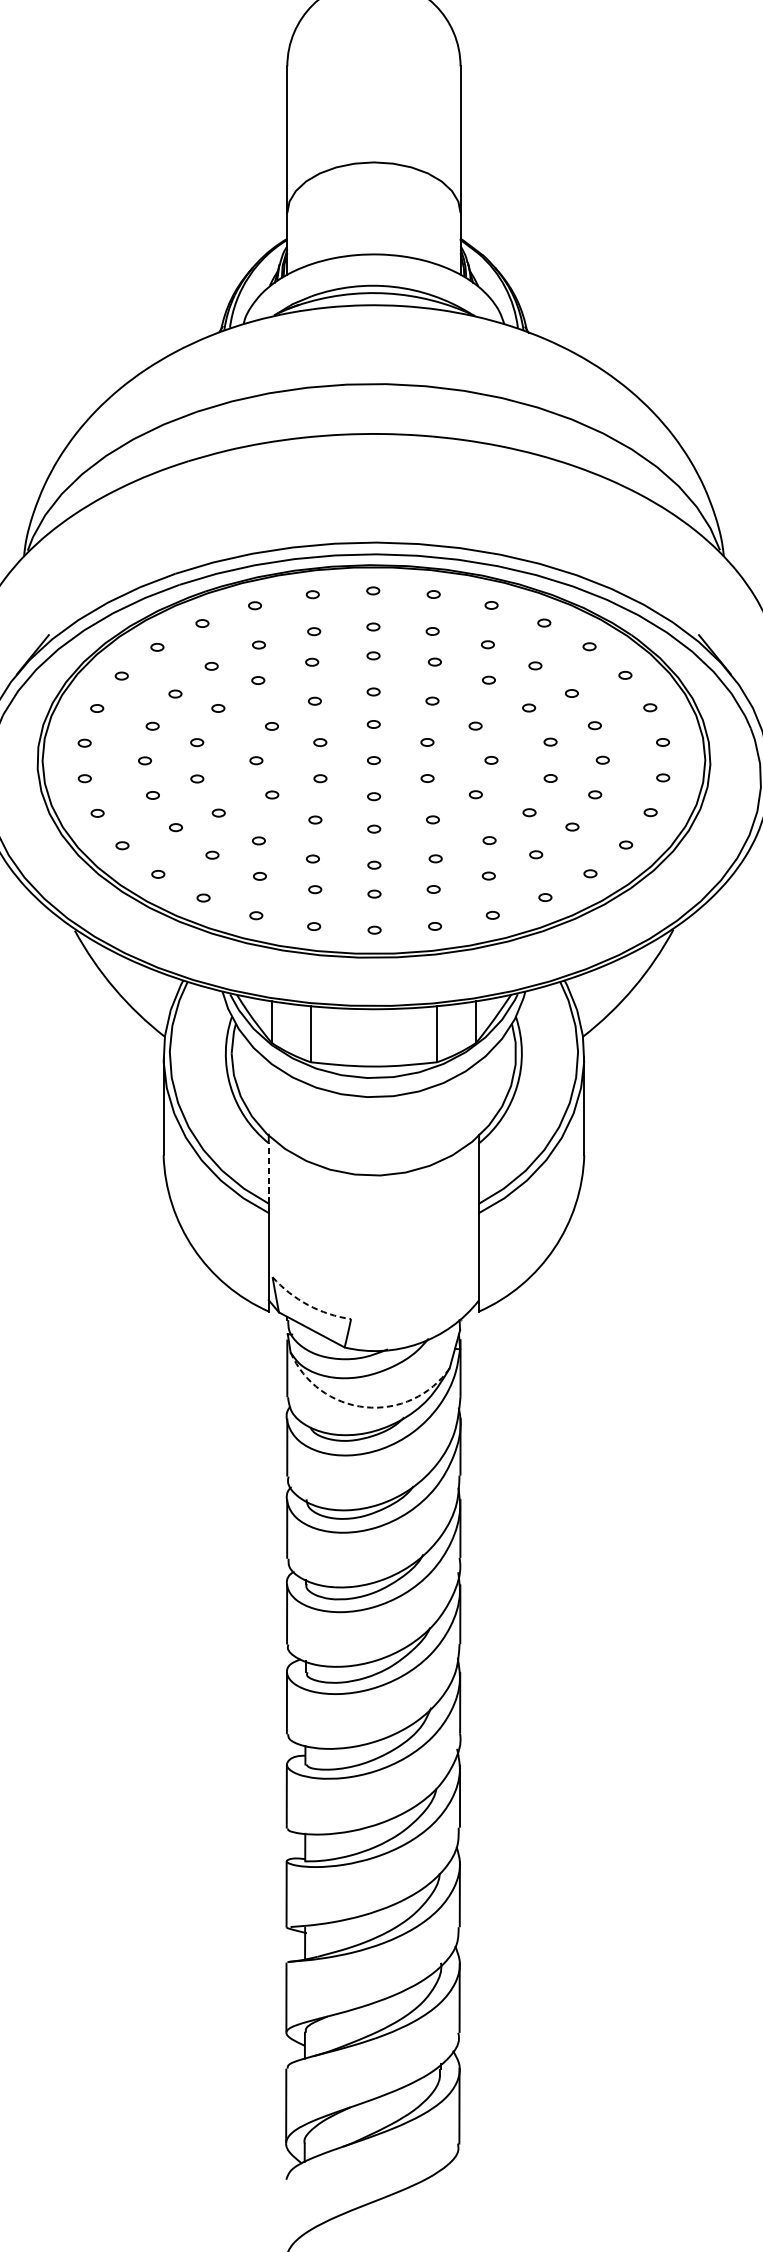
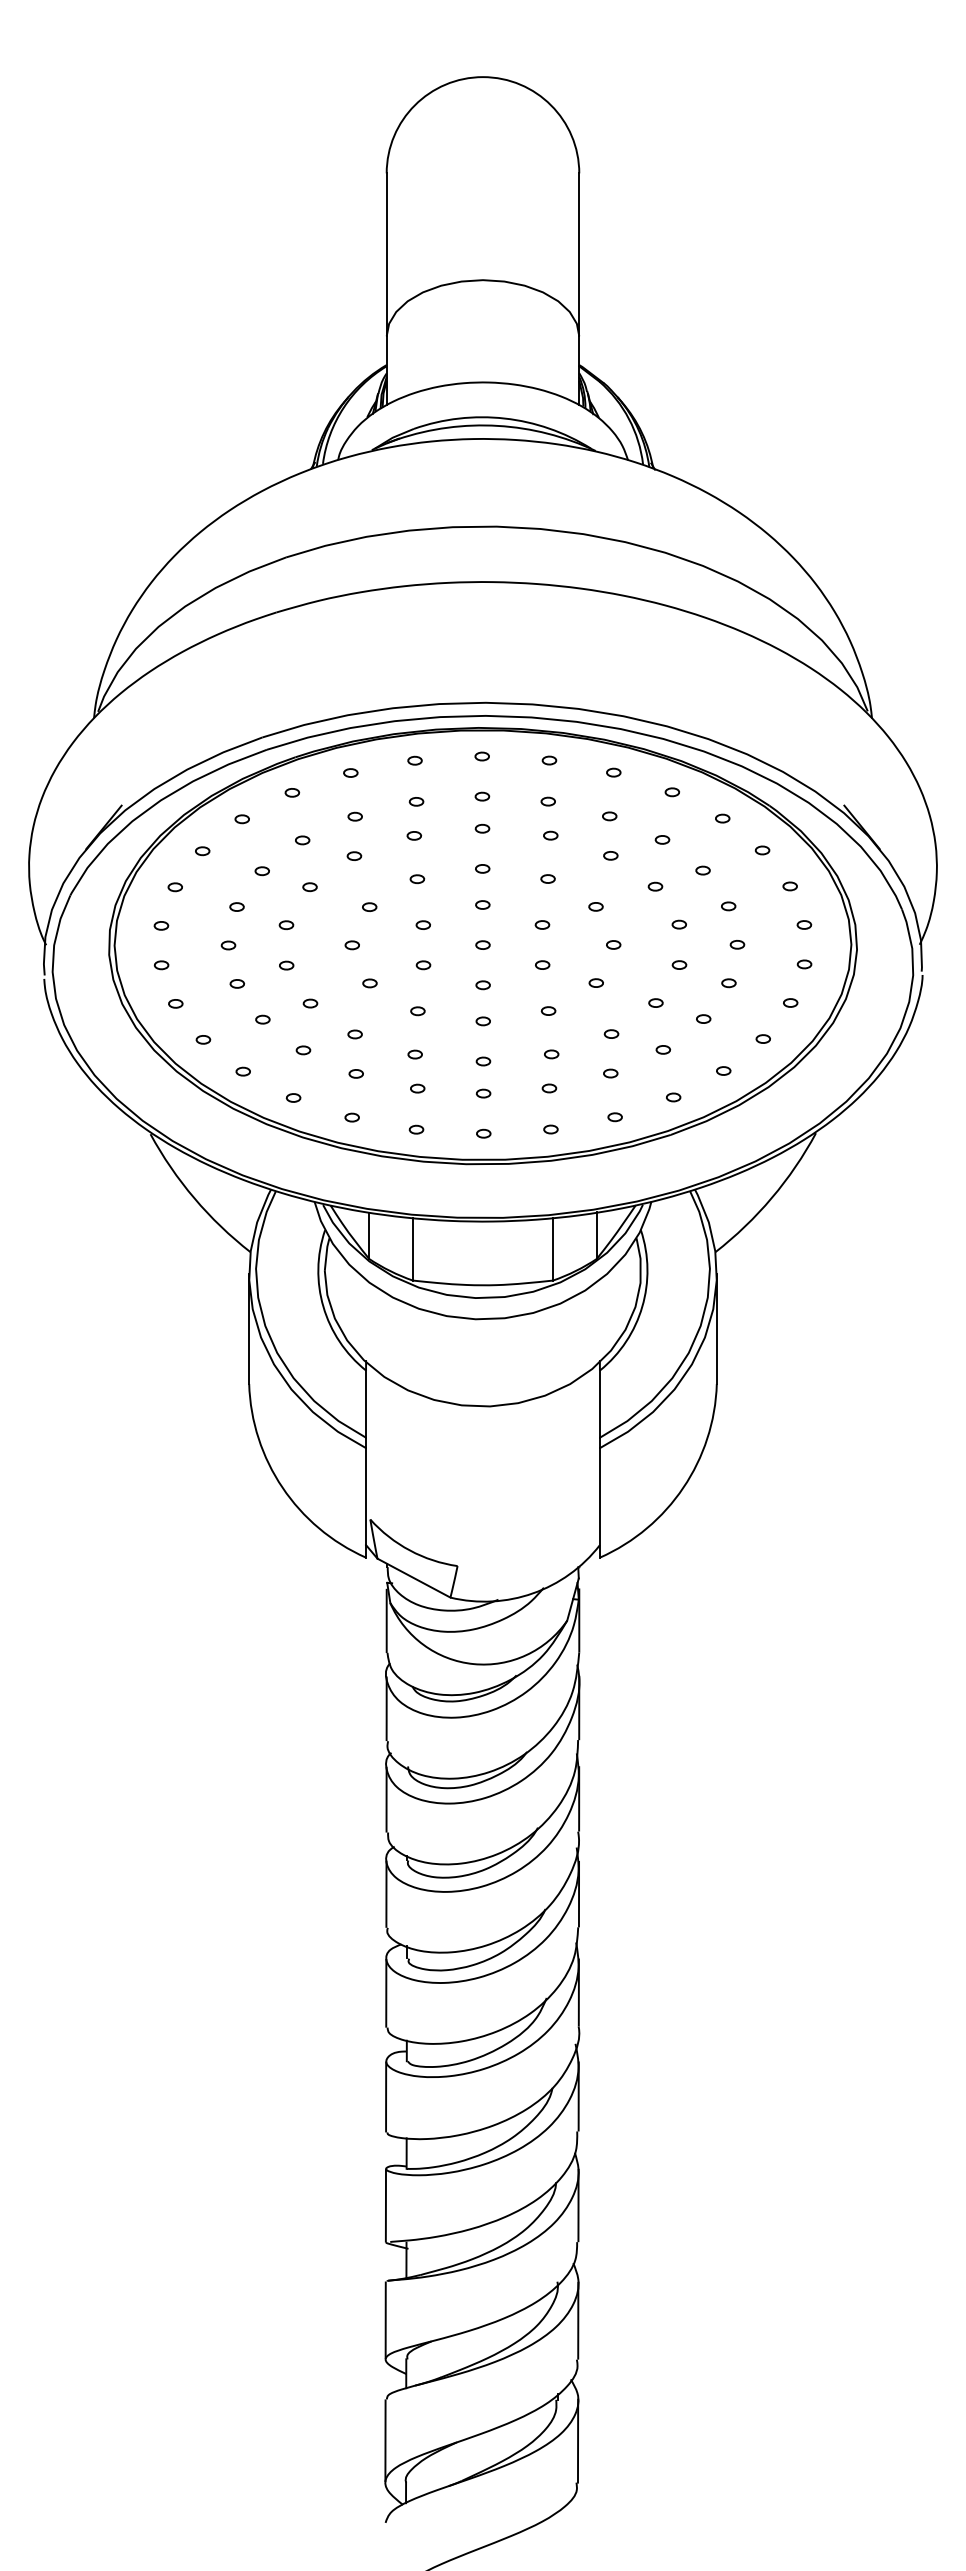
line: (269, 1173) -> (366, 1404), dashed -> solid
arc: (307, 1305) -> (409, 1550), dashed -> solid
arc: (365, 1407) -> (473, 1664), dashed -> solid

